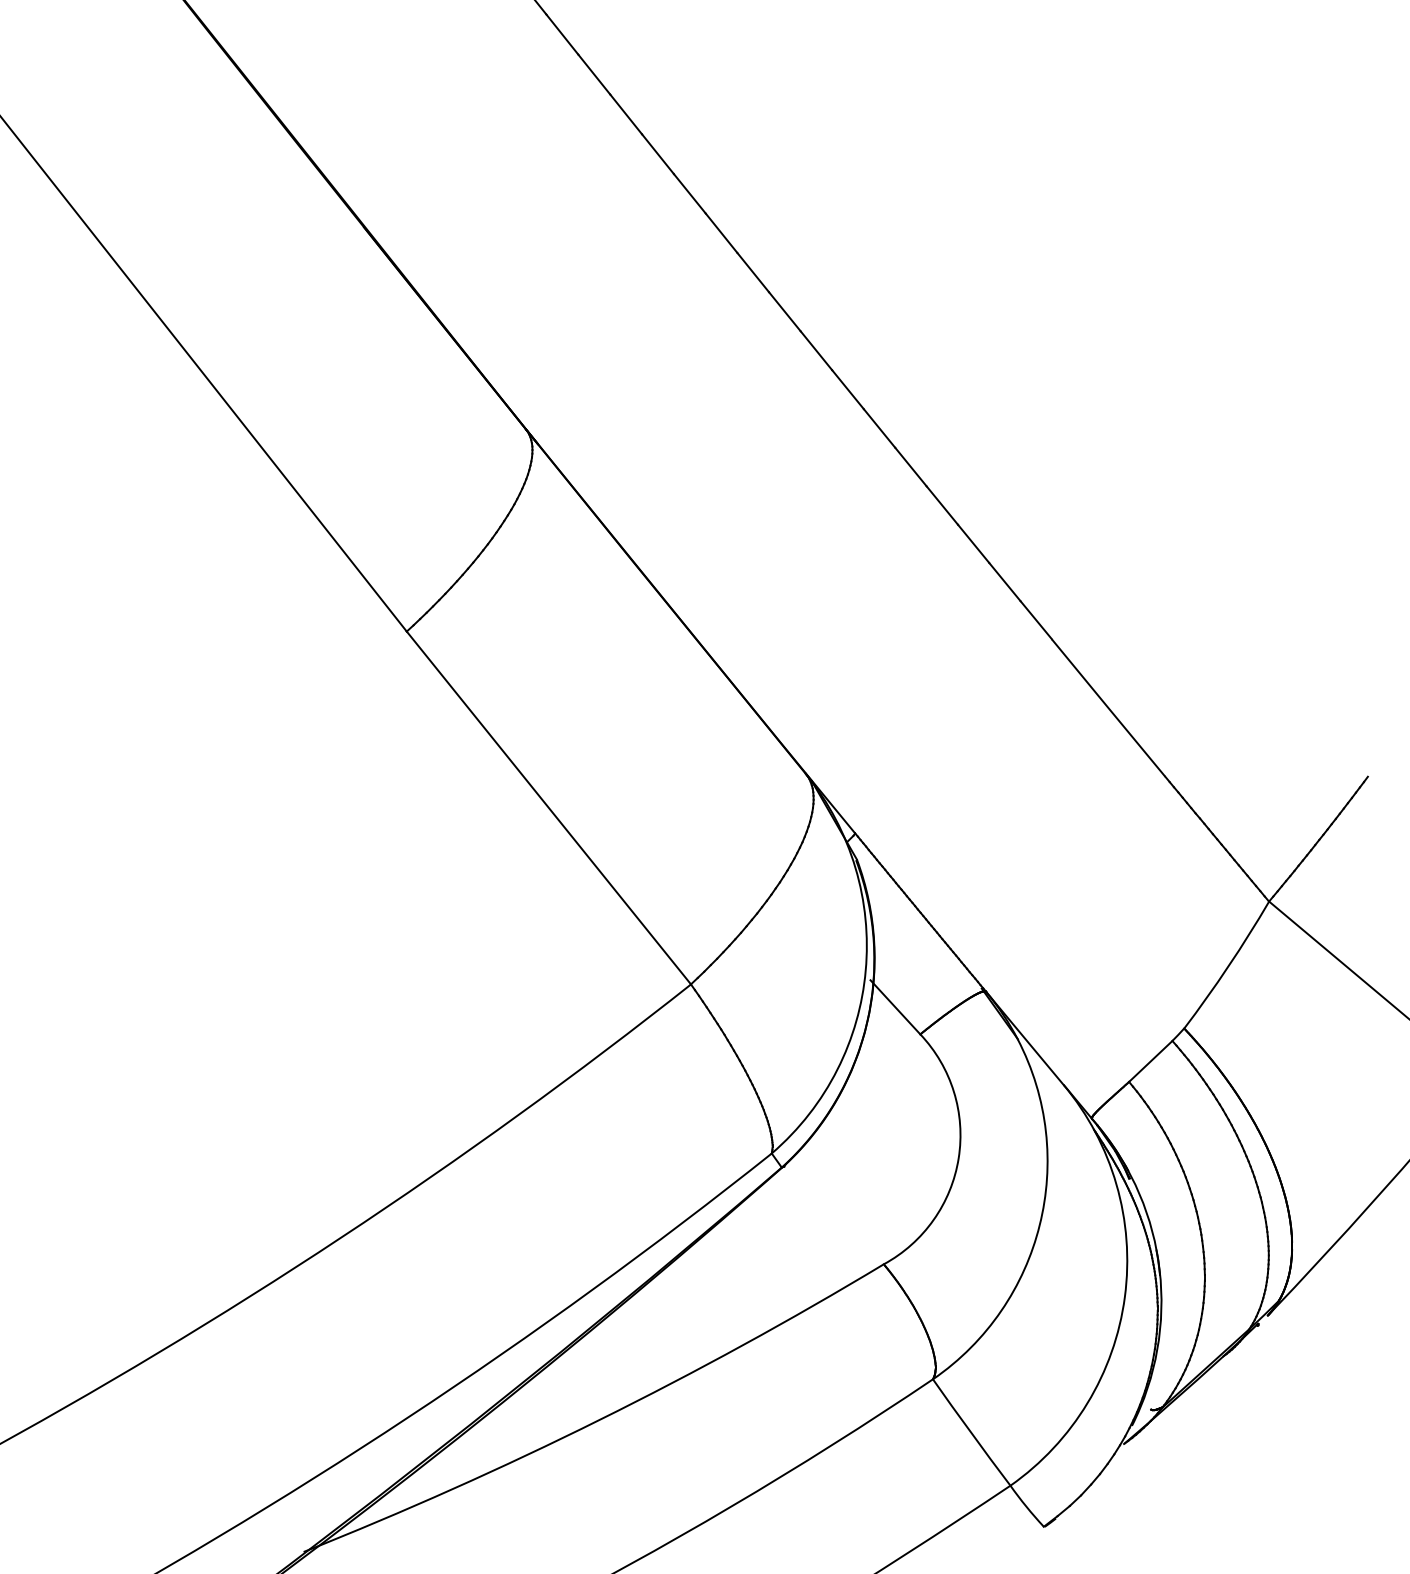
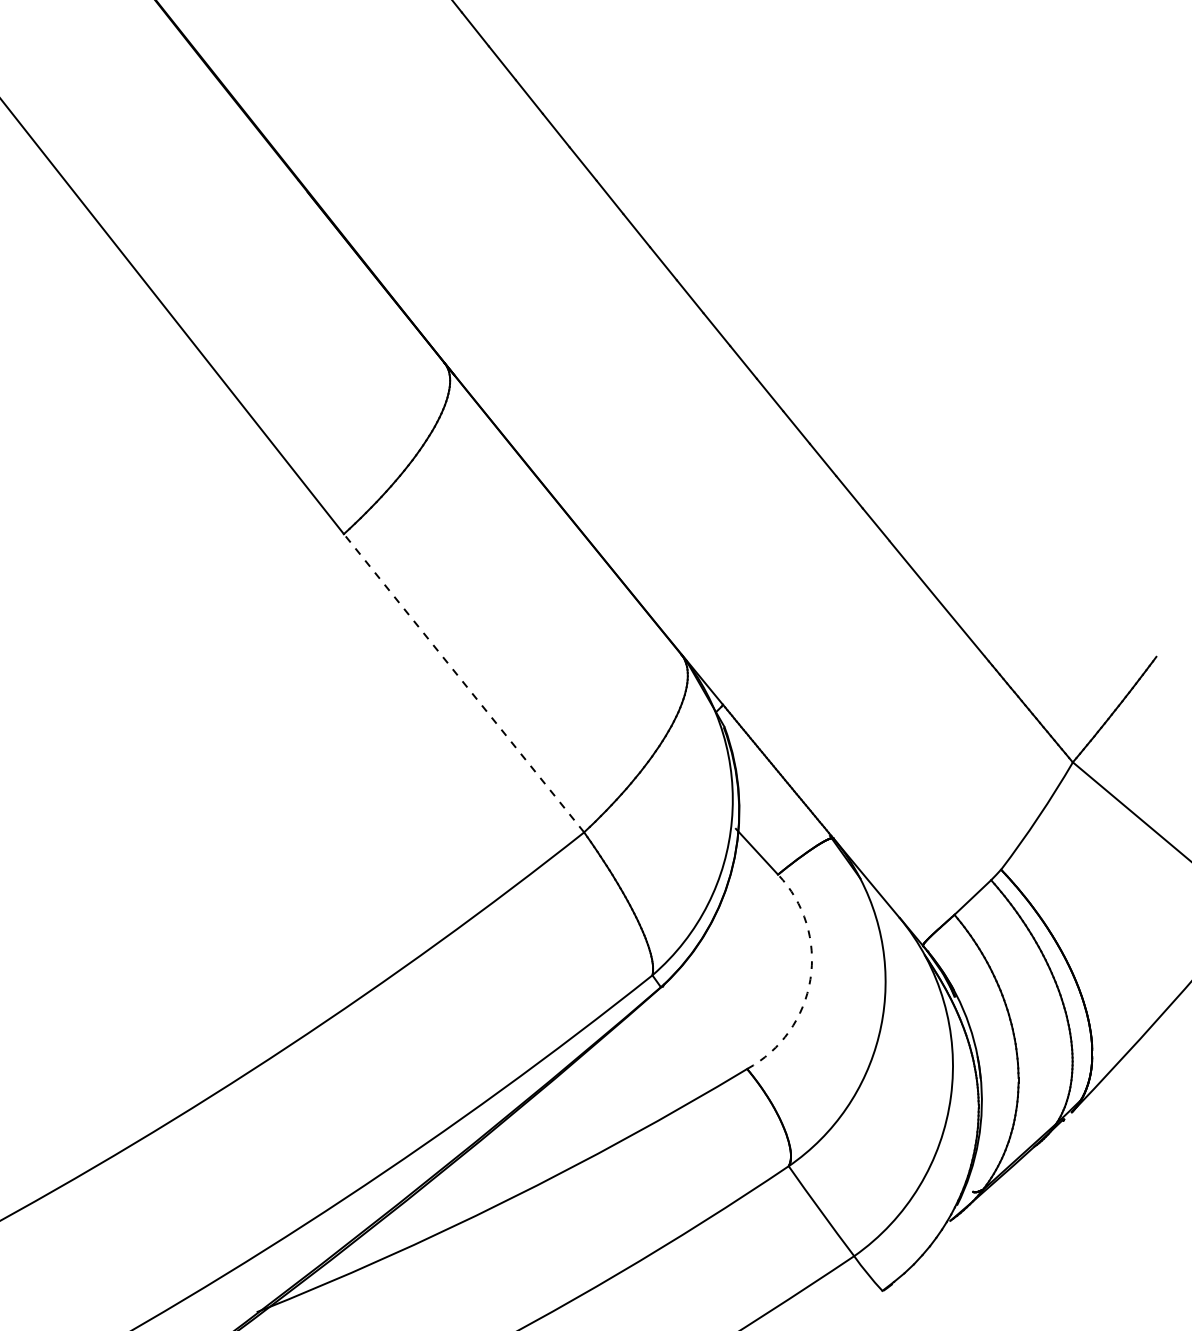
line: (548, 807) -> (463, 682), solid -> dashed
arc: (958, 1158) -> (810, 979), solid -> dashed

